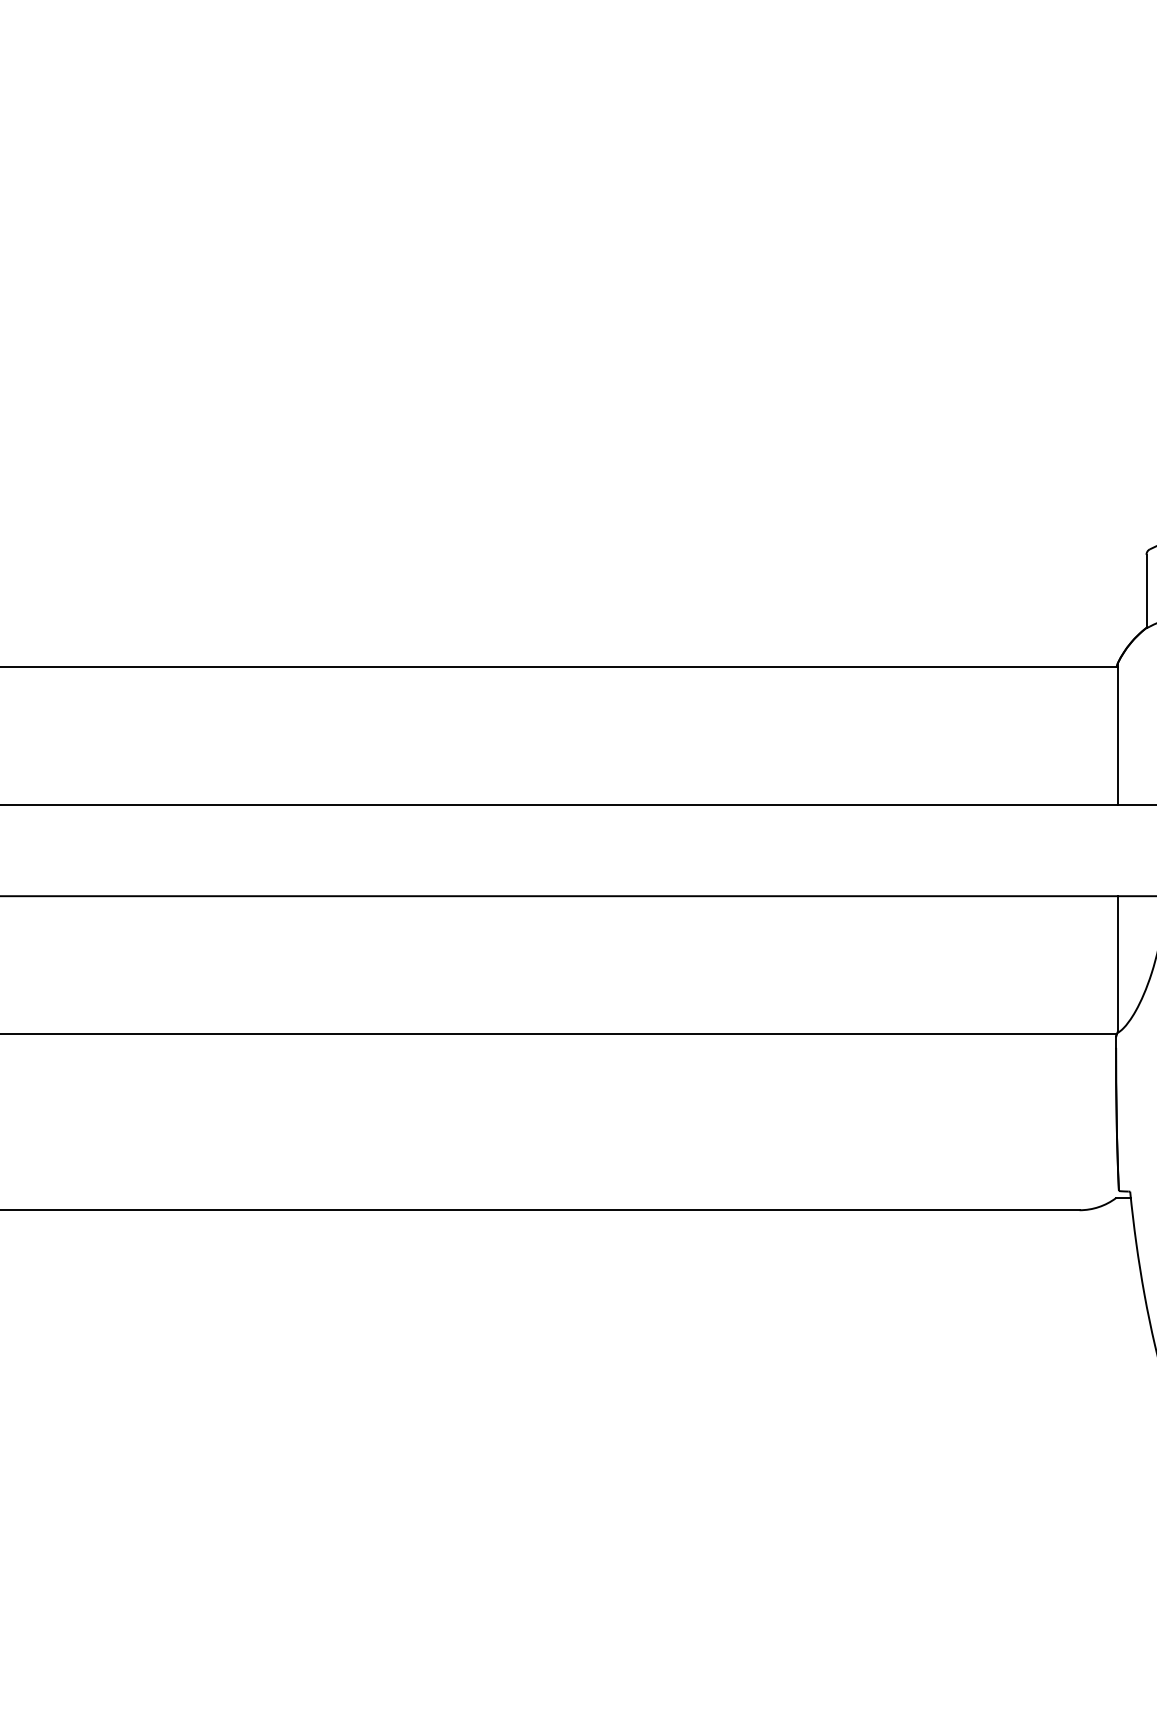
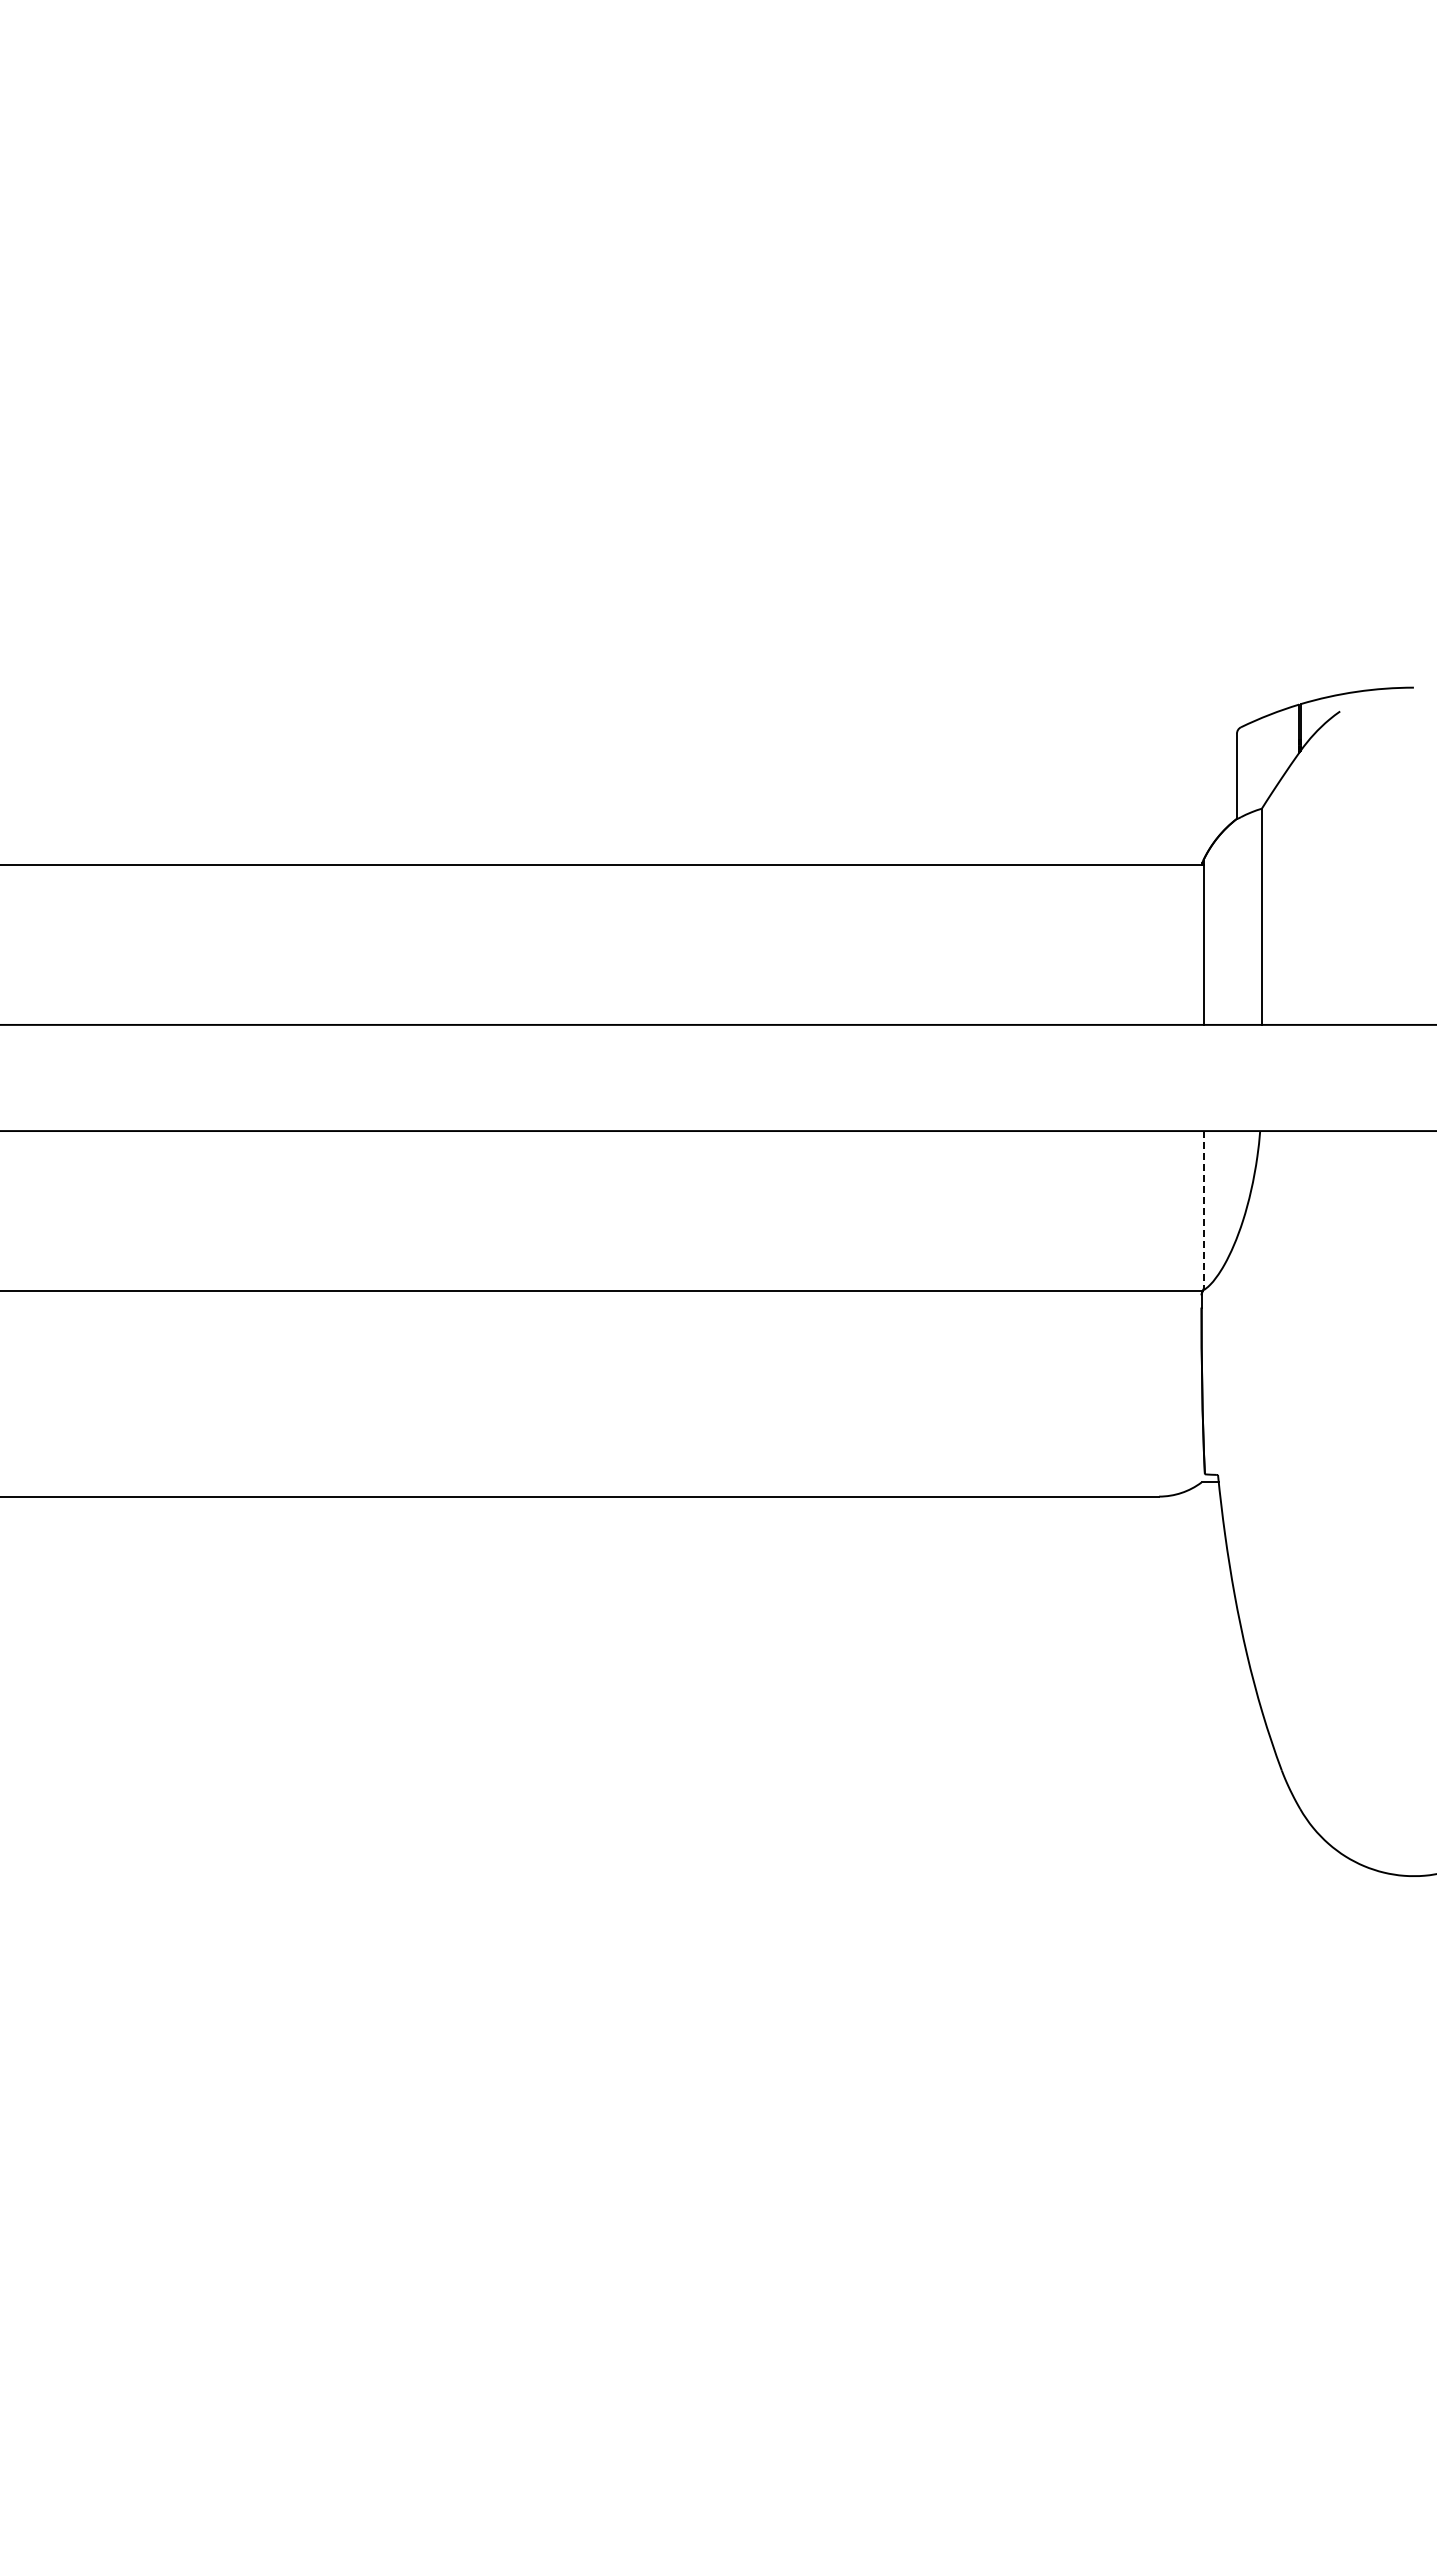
line: (1117, 964) -> (1203, 1210), solid -> dashed

